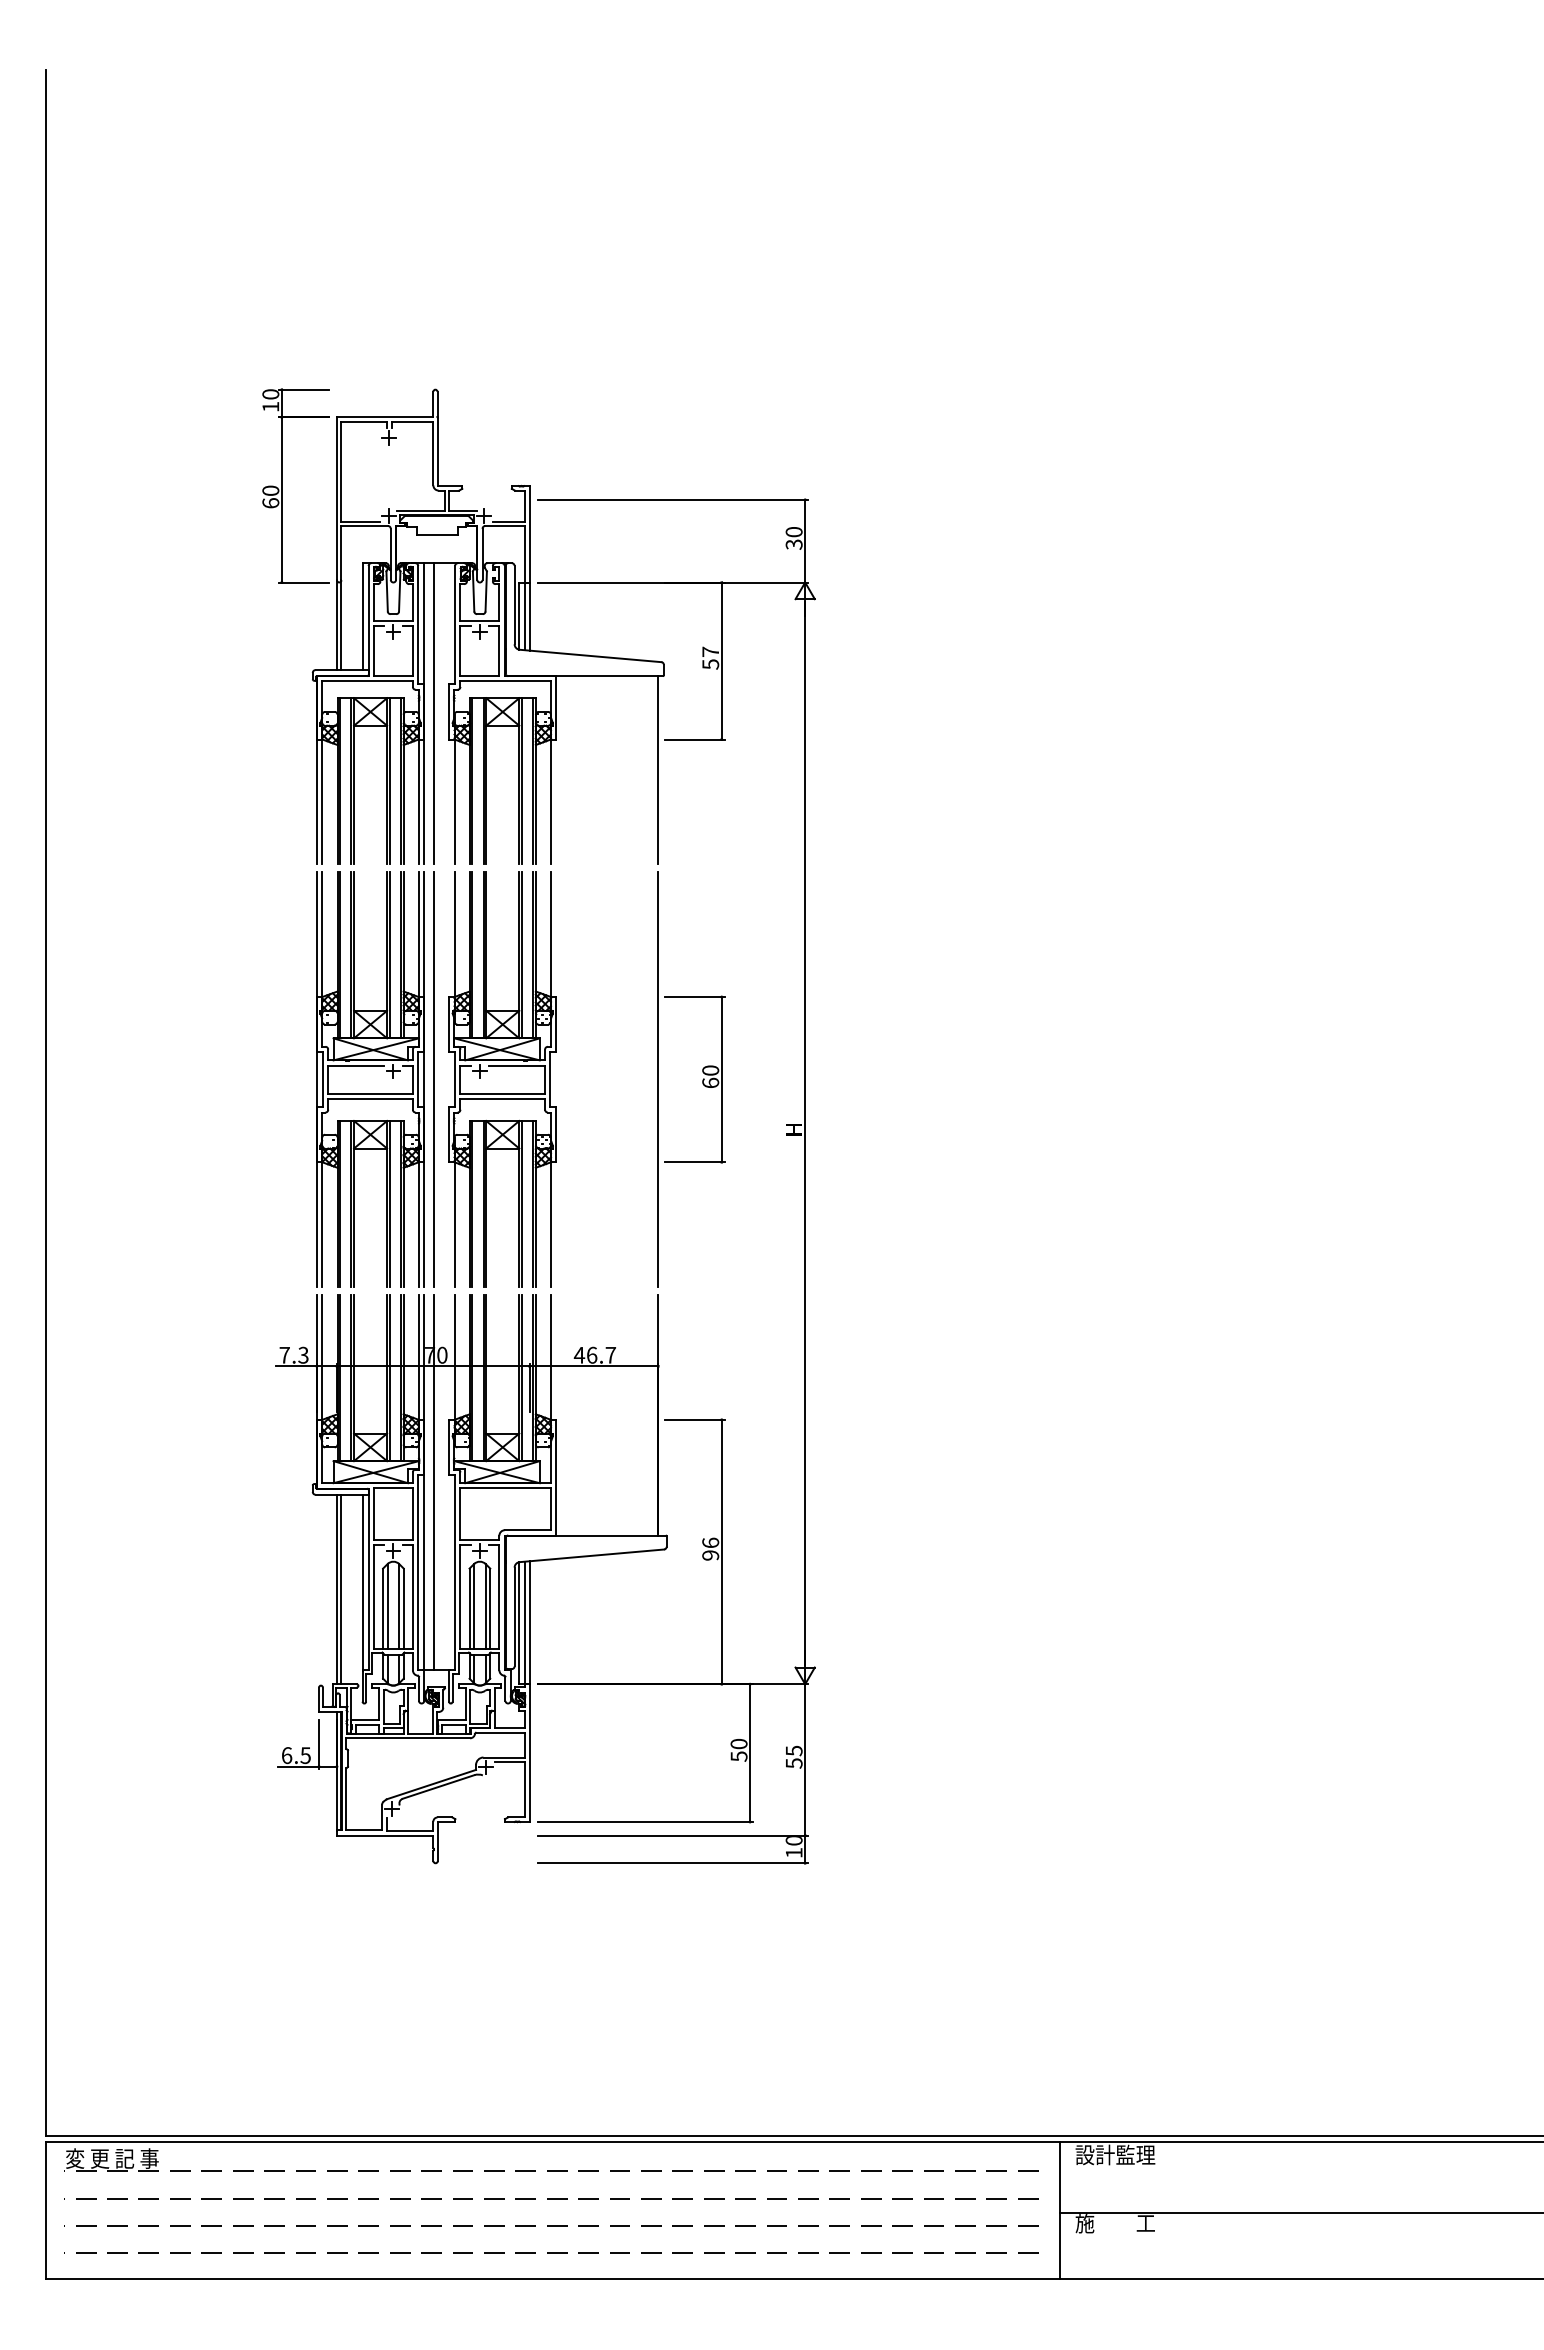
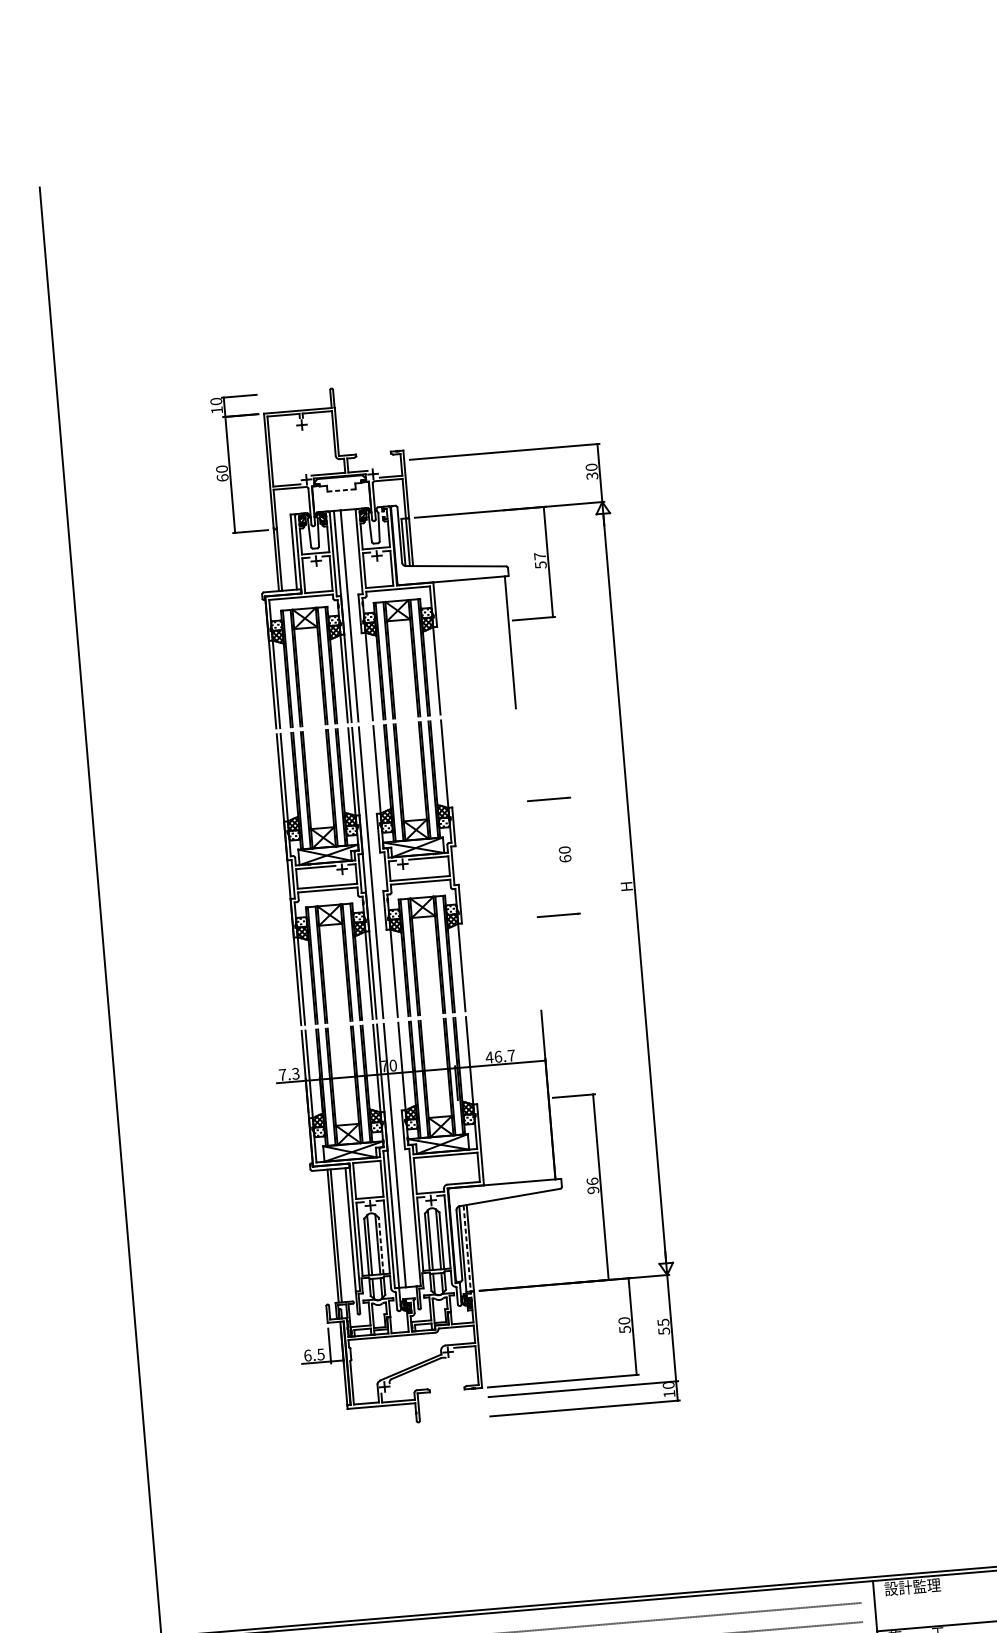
line: (438, 535) -> (342, 490), solid -> dashed
line: (658, 1079) -> (528, 859), removed
line: (721, 1079) -> (572, 855), removed
line: (403, 1608) -> (380, 1245), solid -> dashed
line: (525, 1623) -> (467, 1248), solid -> dashed

